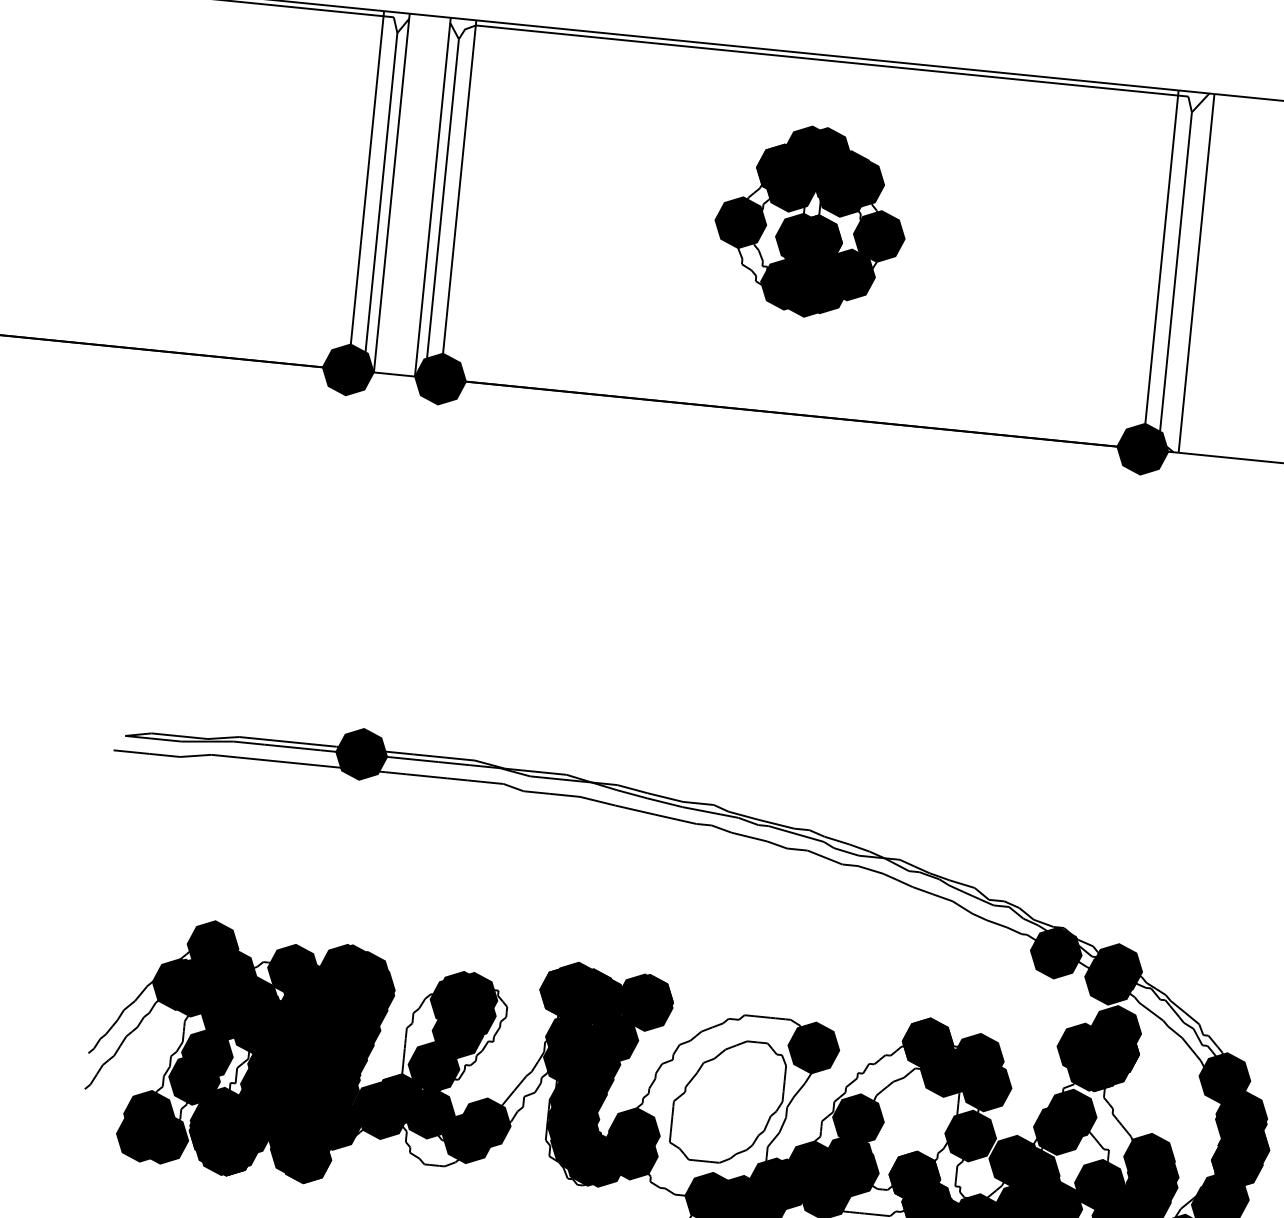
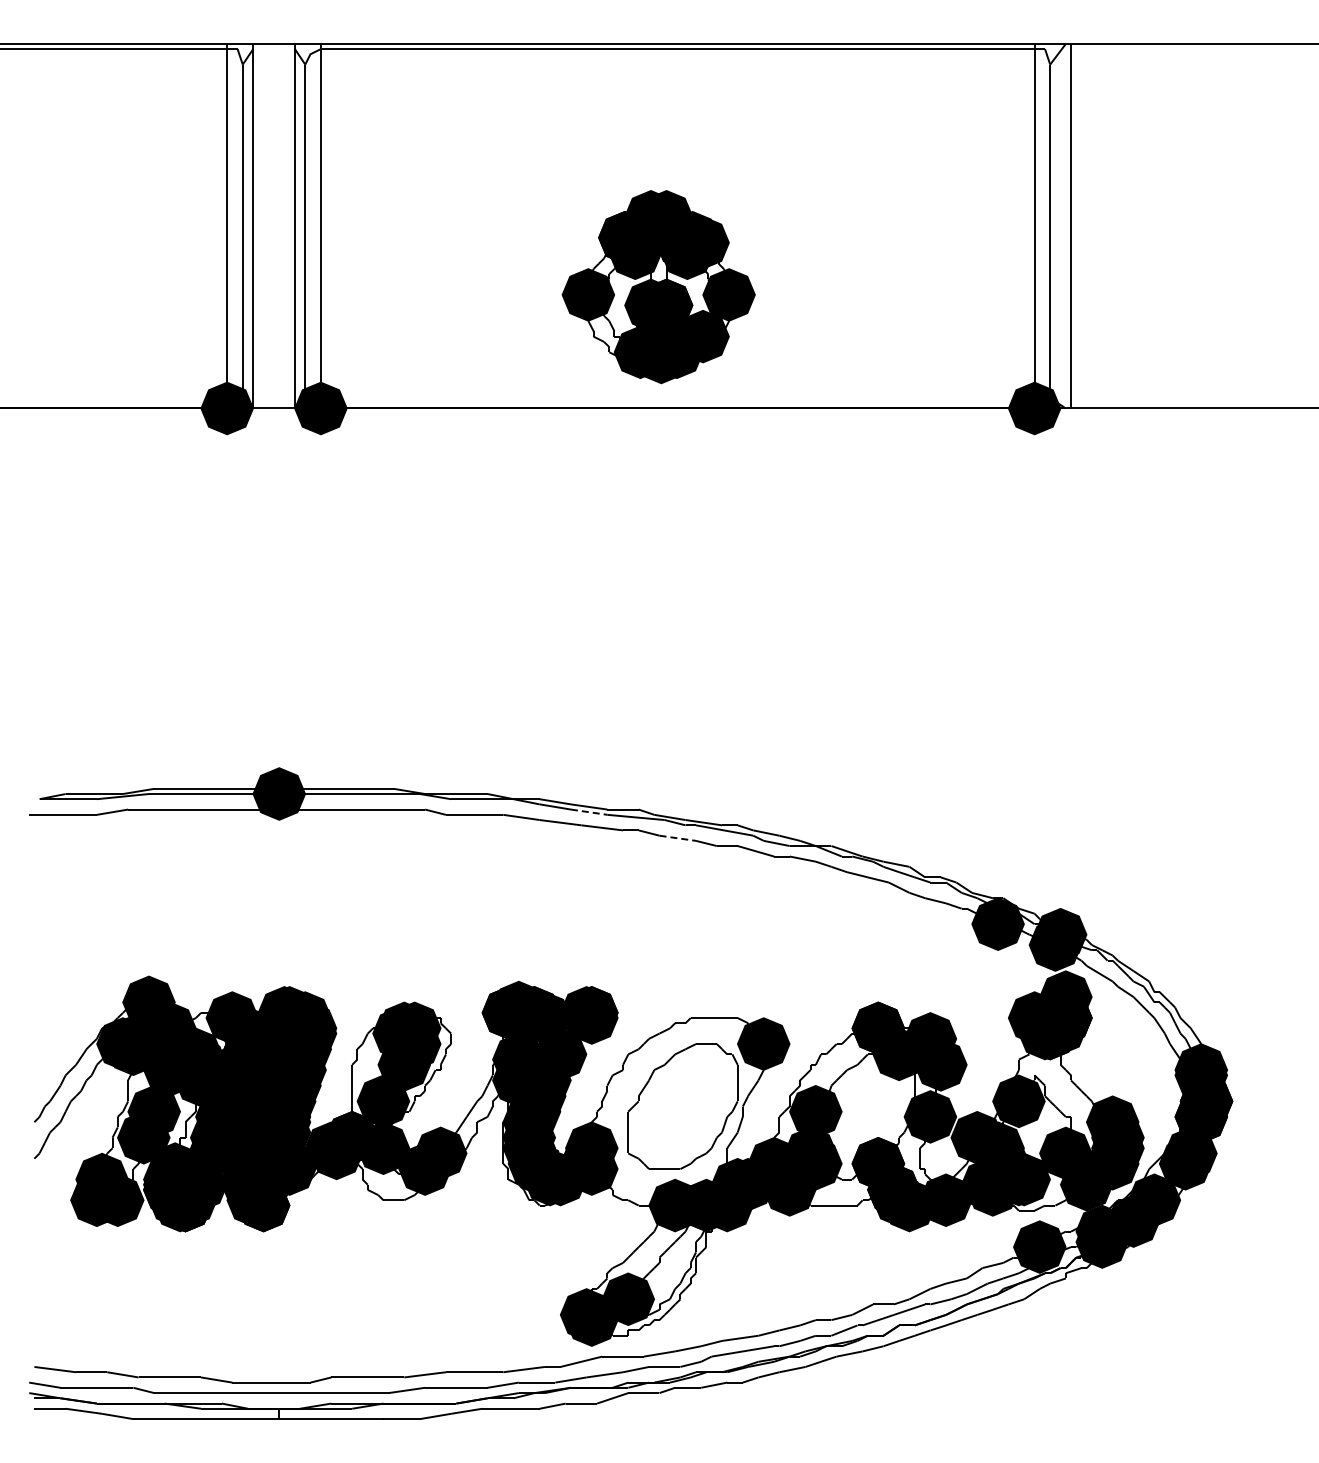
part: (810, 222) -> (658, 287), moved
line: (665, 803) -> (589, 812), solid -> dashed
line: (750, 837) -> (678, 838), solid -> dashed
fill: (177, 983) -> (117, 1043), removed
fill: (1224, 1078) -> (1180, 1033), removed
fill: (1071, 1114) -> (1029, 1085), removed

